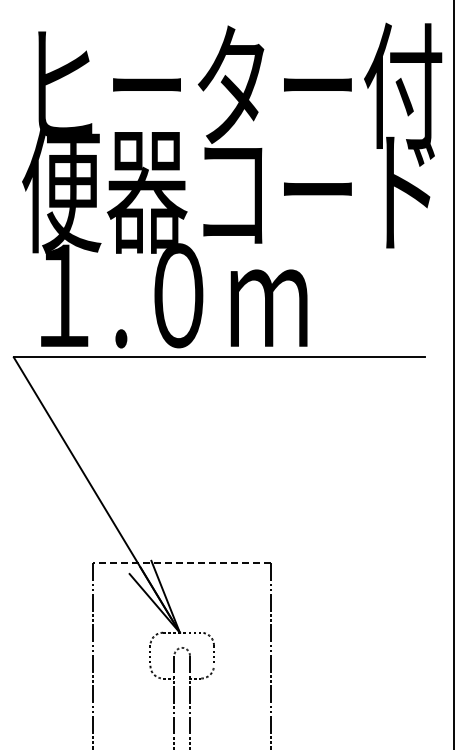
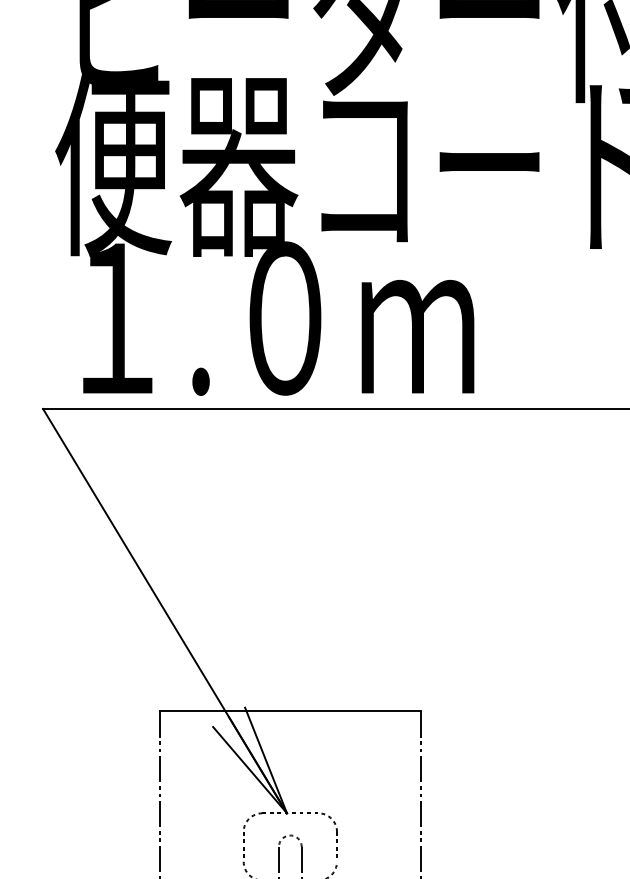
line: (182, 563) -> (290, 711), dashed -> solid

